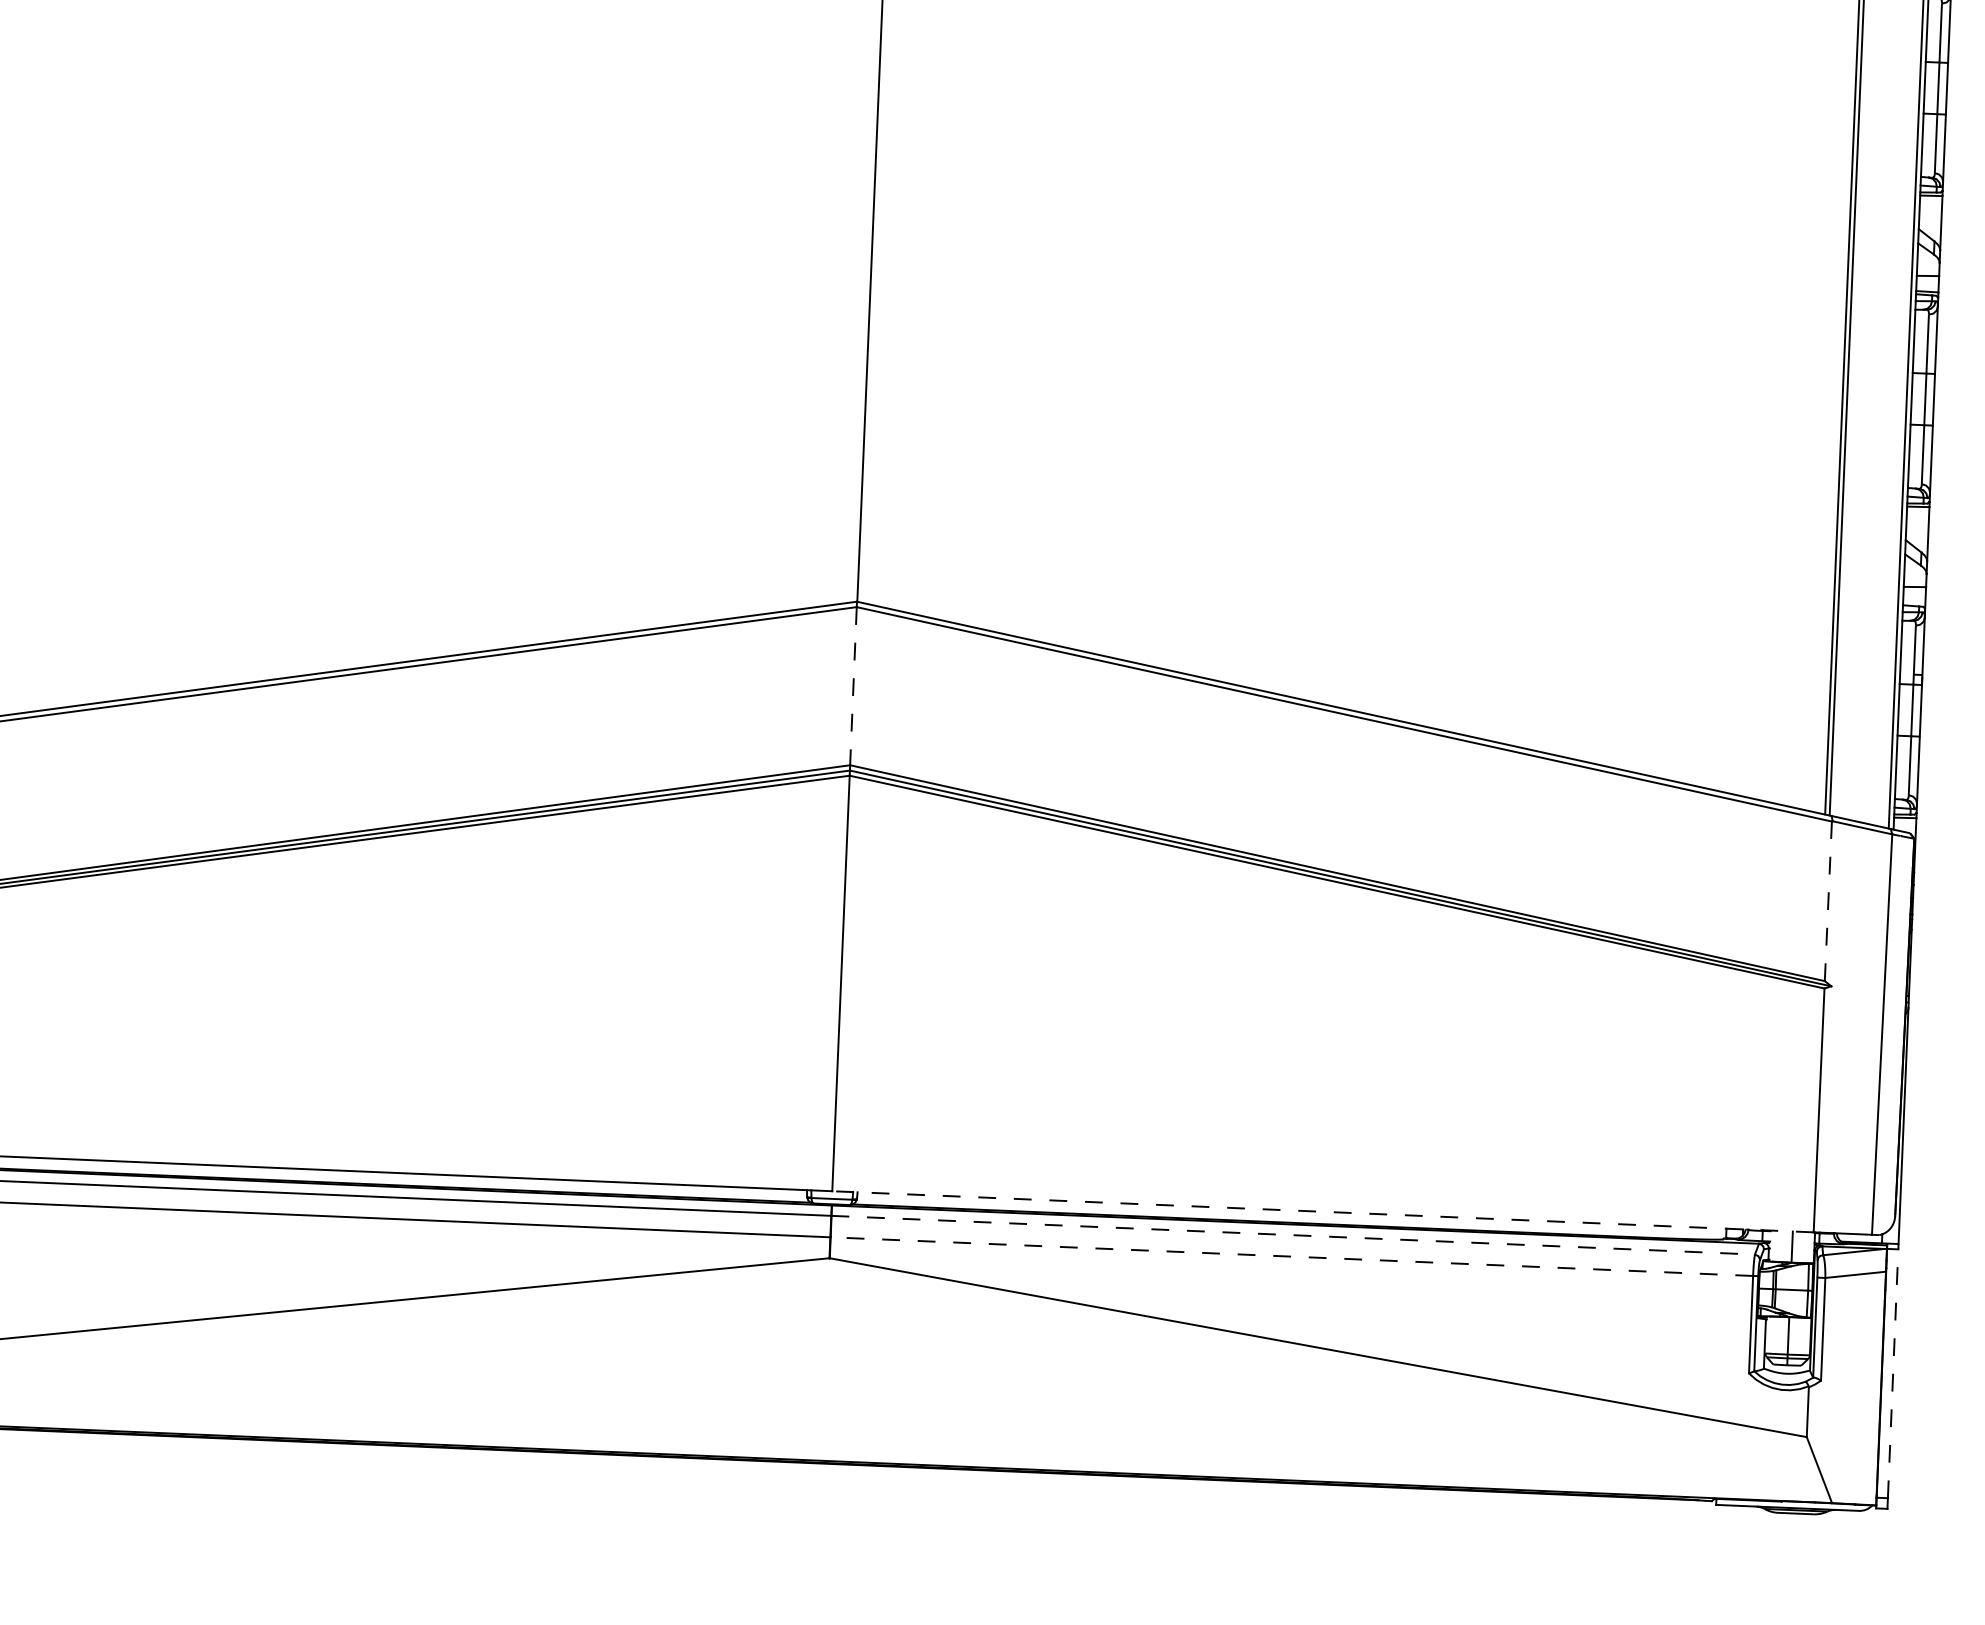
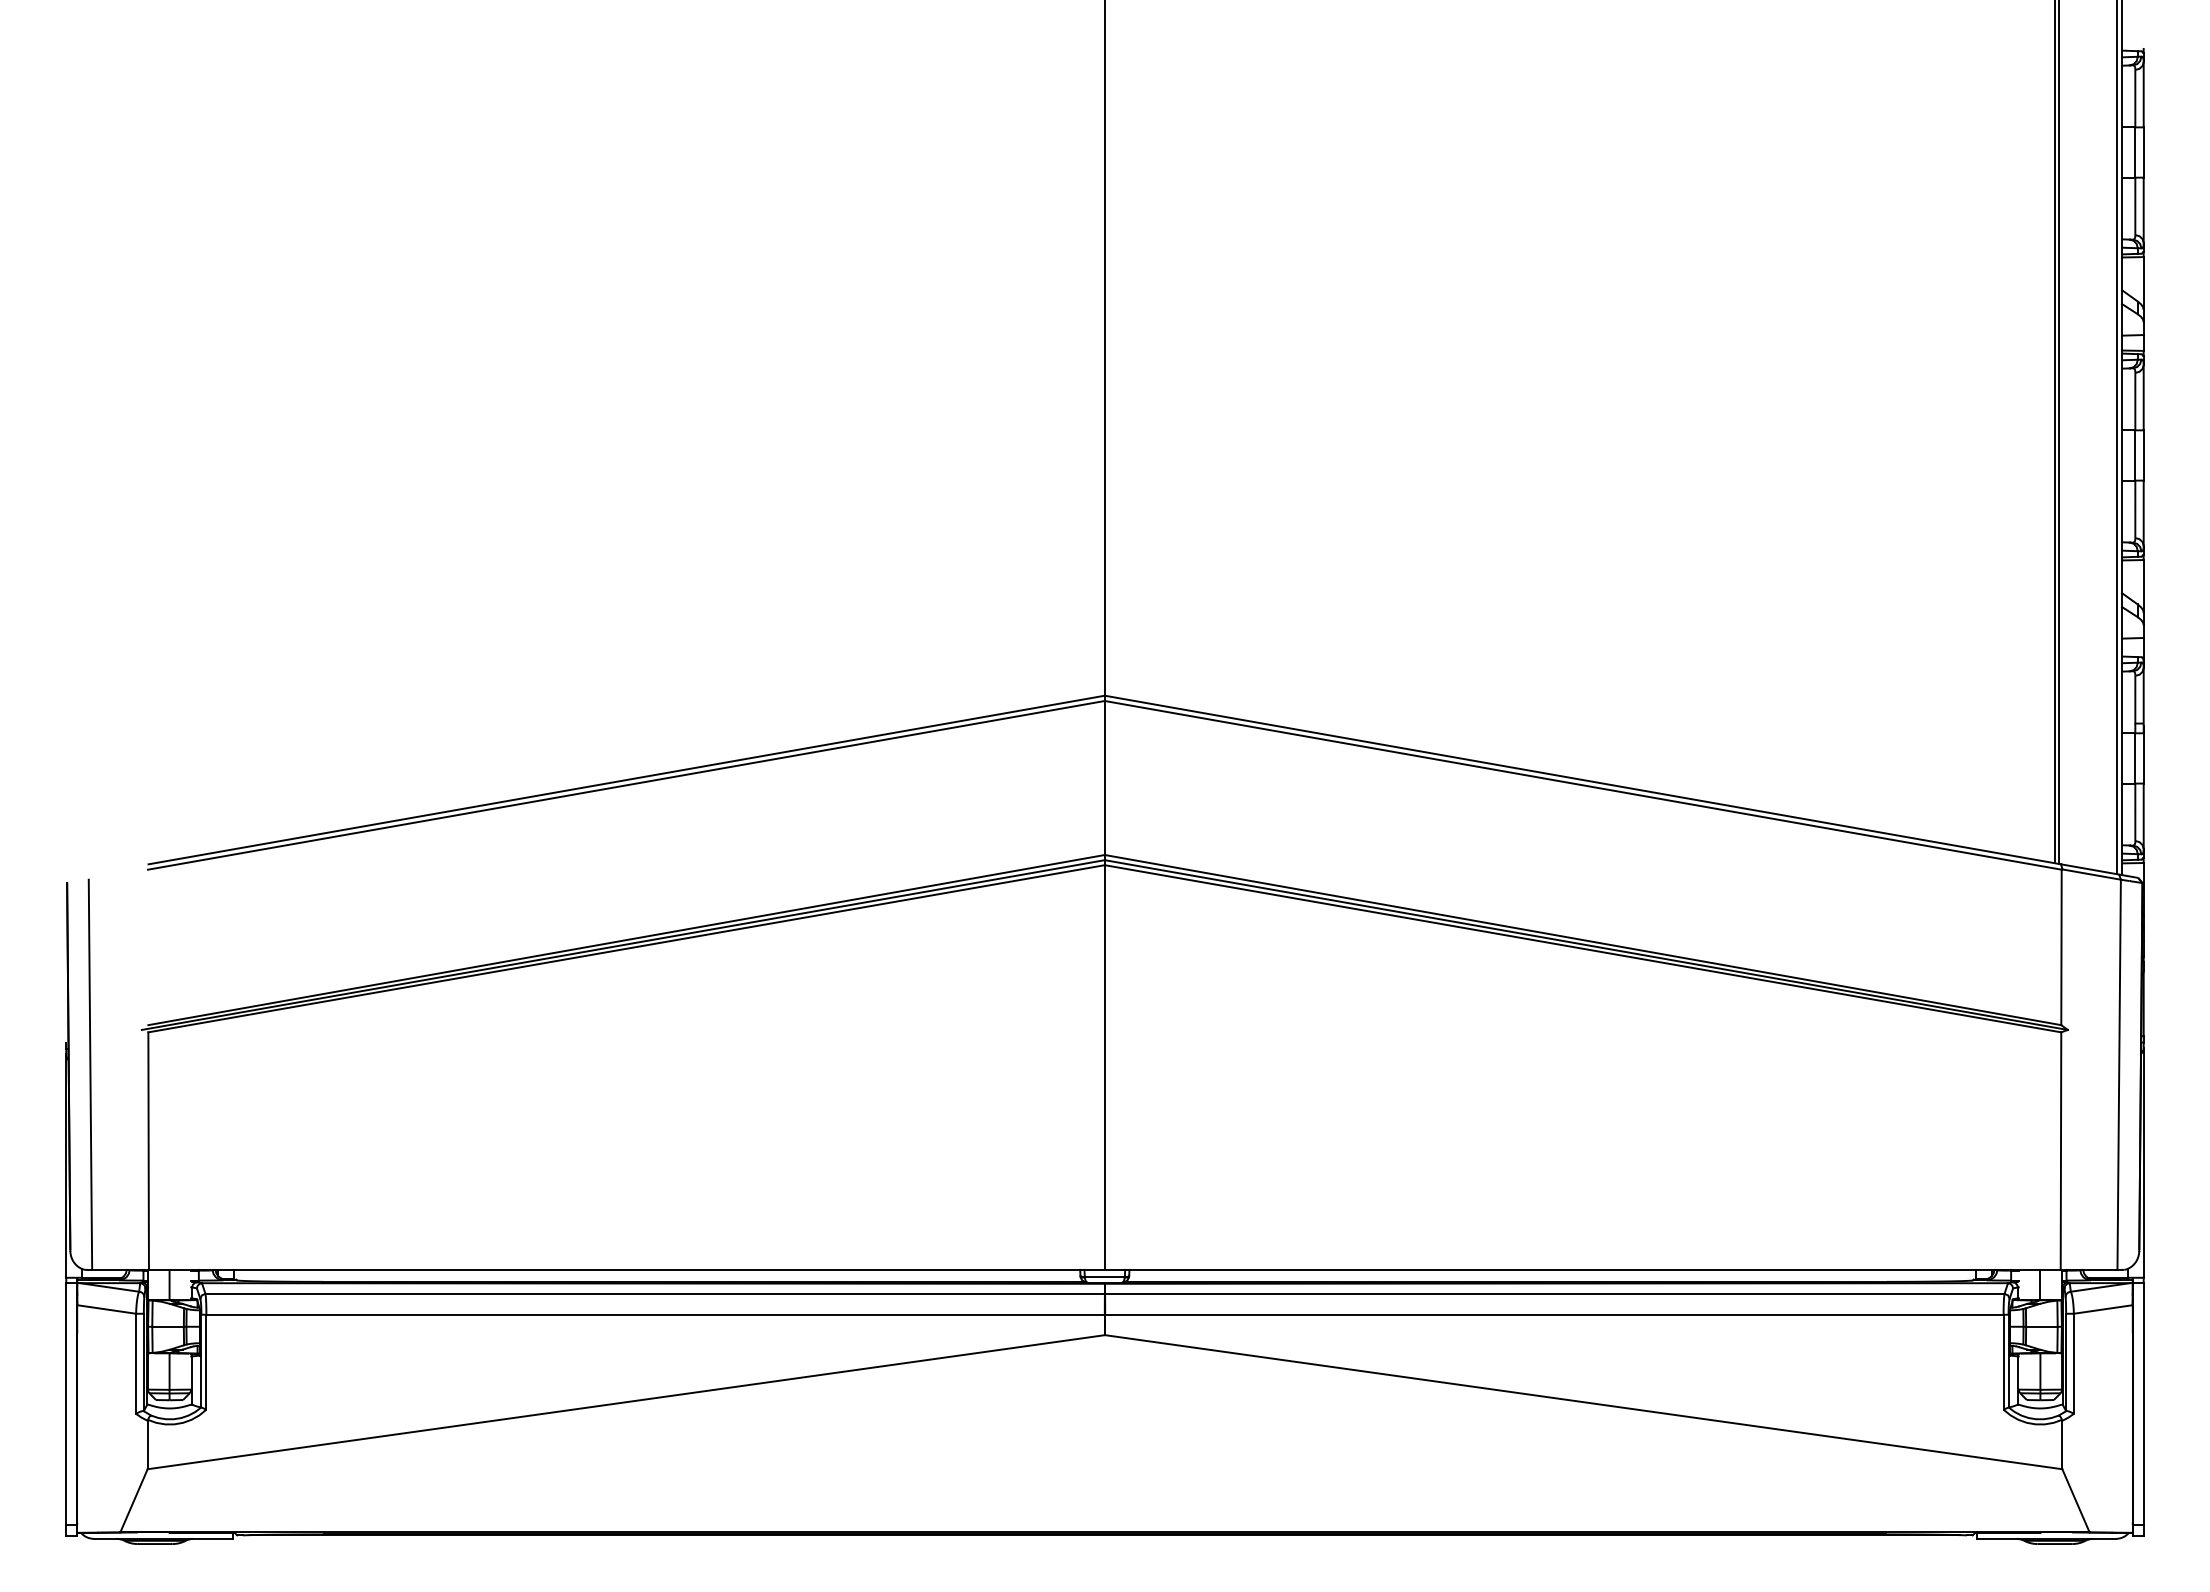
line: (853, 686) -> (1104, 778), dashed -> solid
line: (1828, 901) -> (2061, 947), dashed -> solid
line: (1322, 1211) -> (1582, 1269), dashed -> solid
line: (1292, 1234) -> (1554, 1293), dashed -> solid
line: (1291, 1256) -> (1553, 1314), dashed -> solid
line: (1892, 1373) -> (2143, 1403), dashed -> solid

